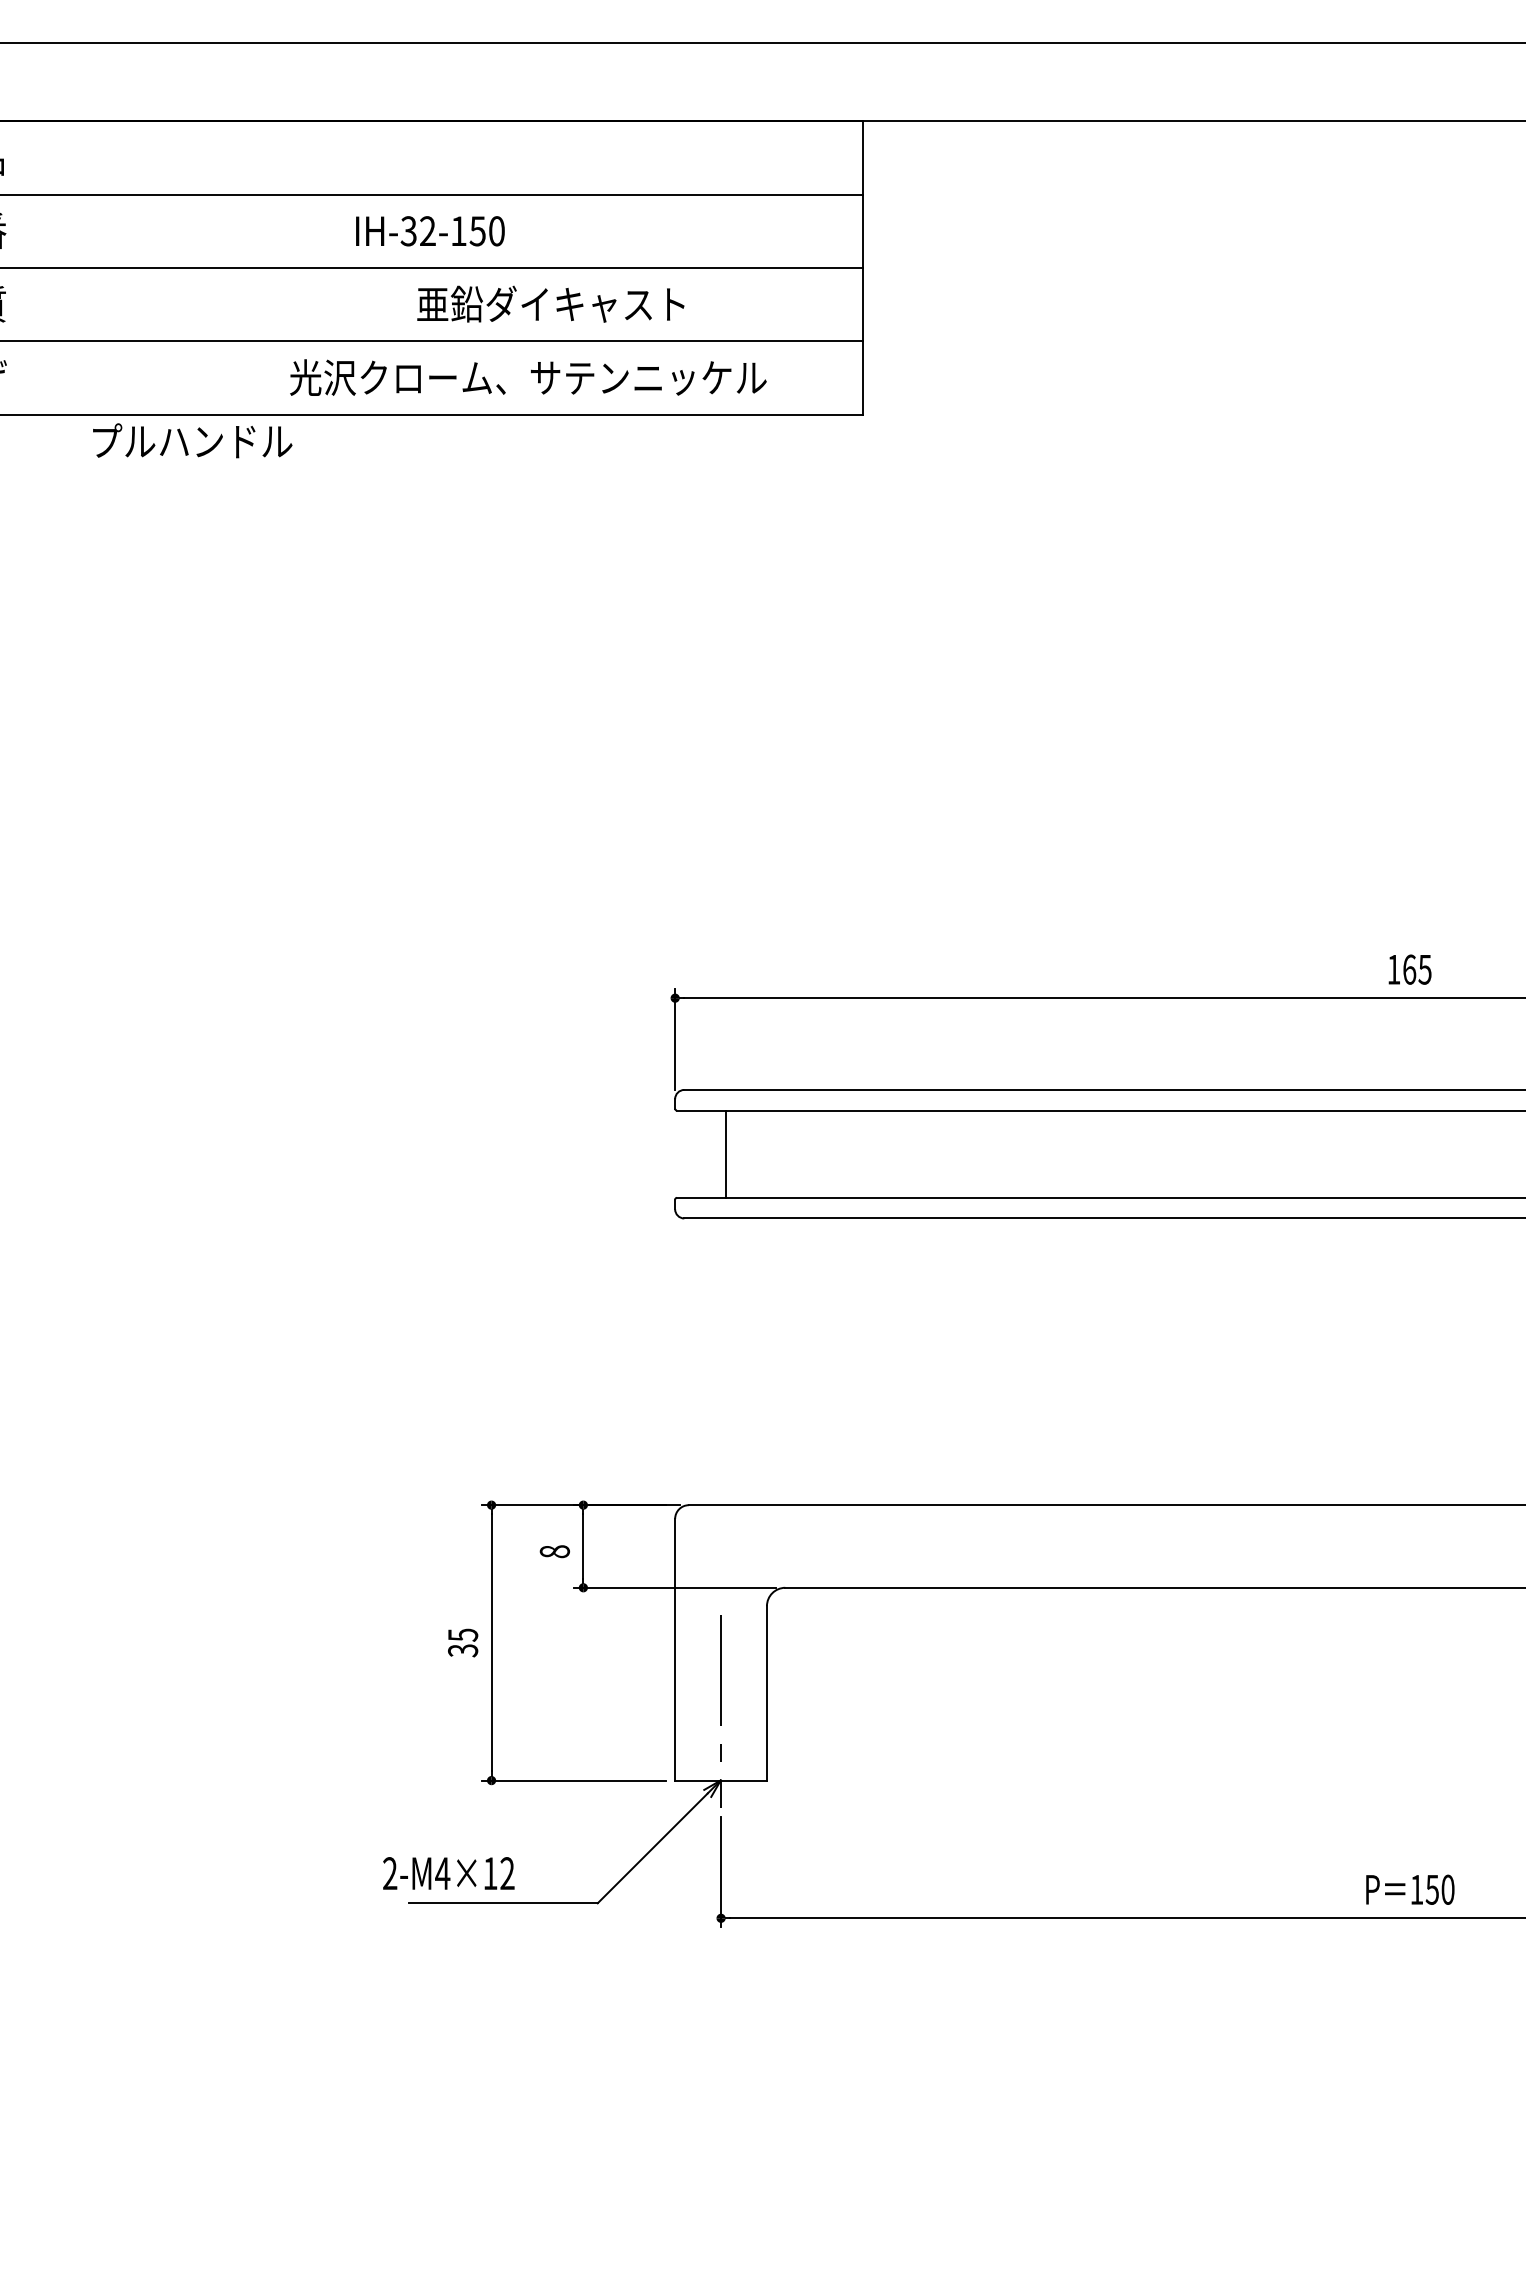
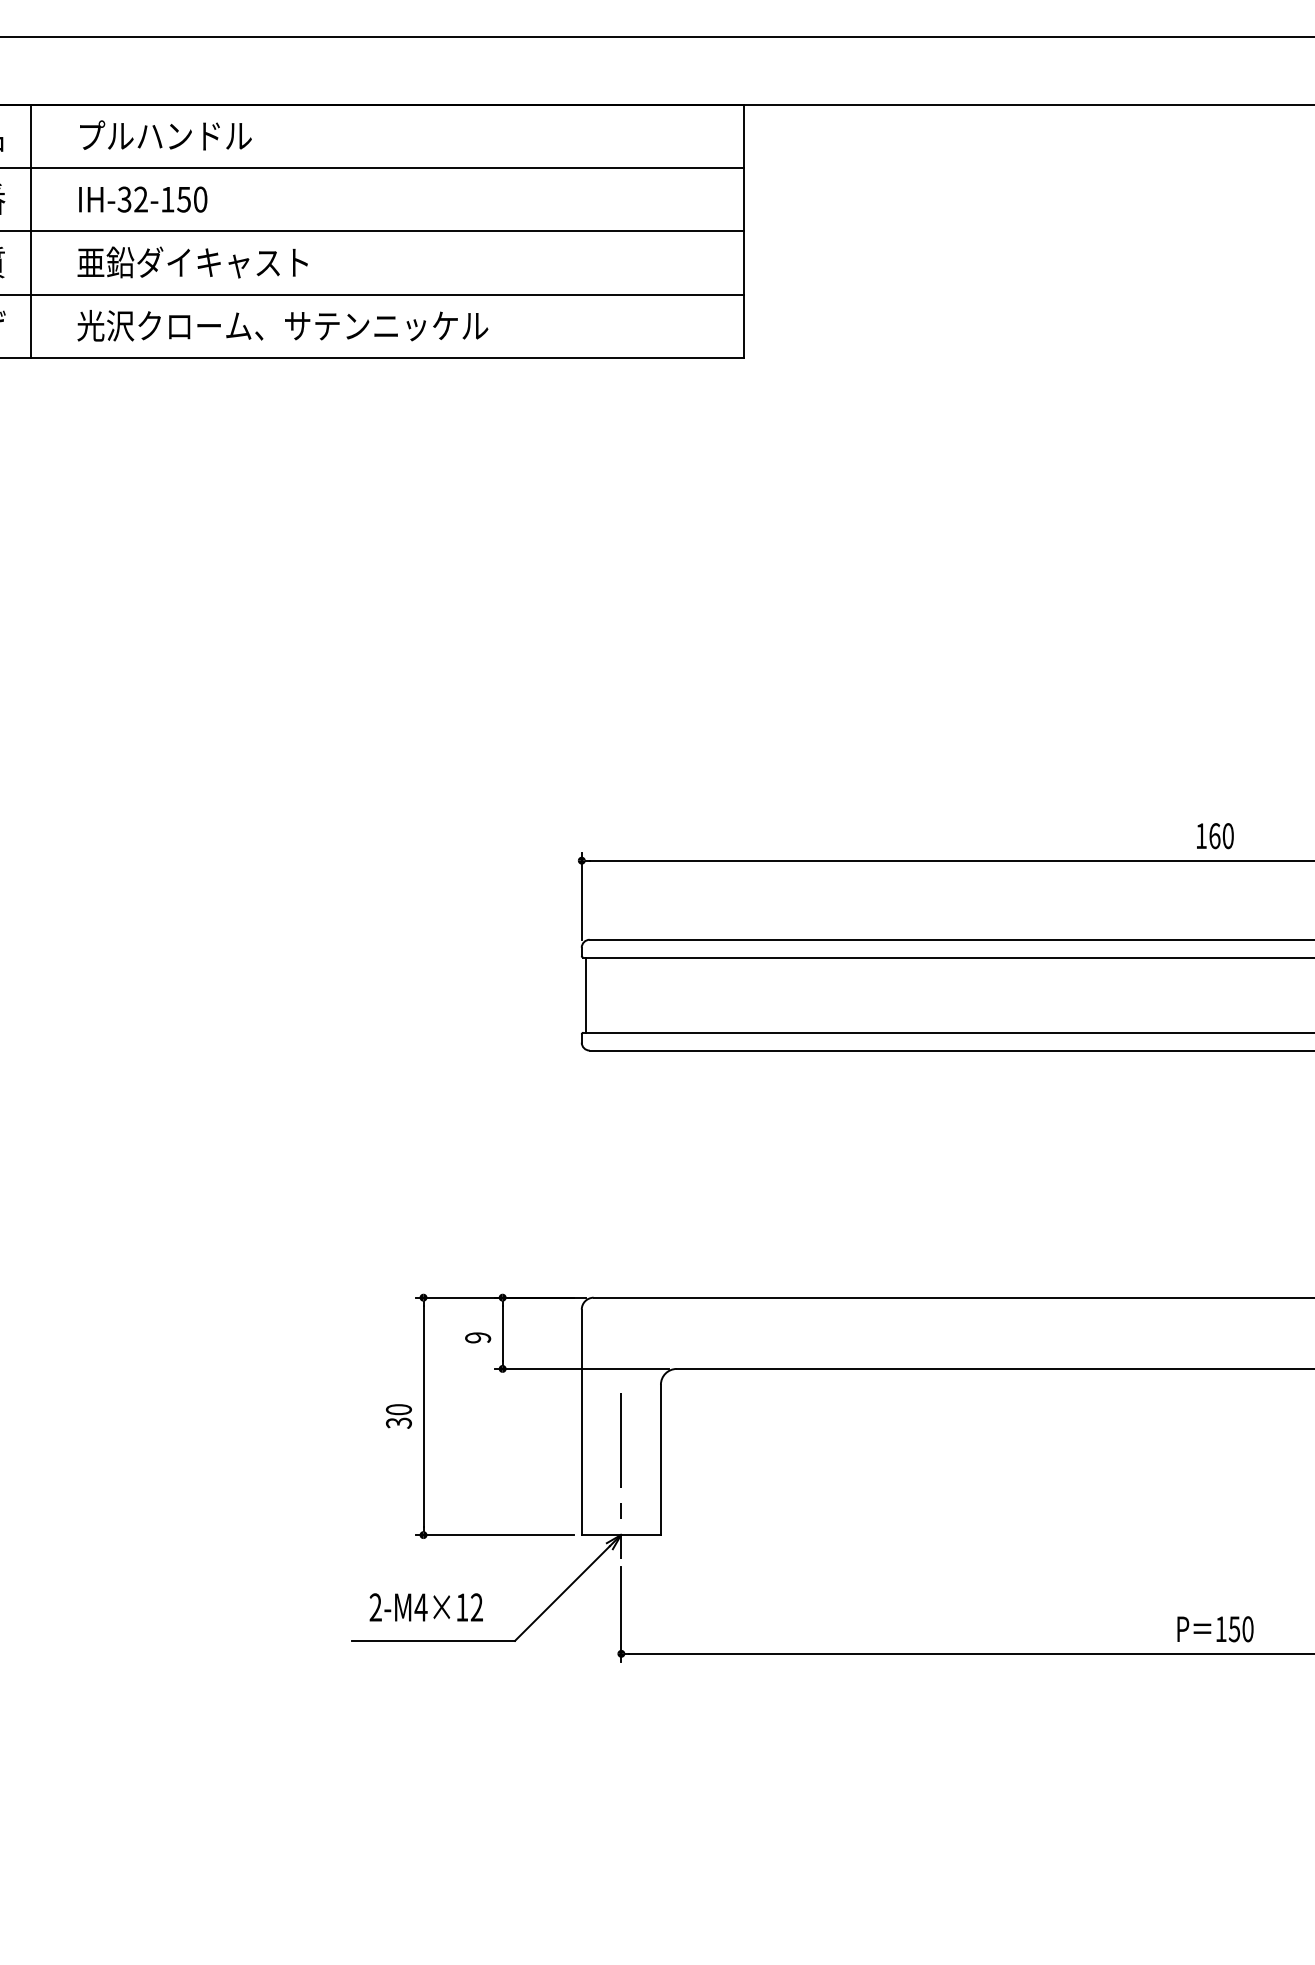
text: (430, 231) -> (143, 199), moved
line: (36, 267) -> (31, 230), added
text: (550, 303) -> (192, 261), moved
text: (528, 377) -> (282, 325), moved
text: (192, 440) -> (165, 135), moved
text: (1424, 969) -> (1227, 835), 165 -> 160
line: (725, 1153) -> (585, 994), moved
text: (554, 1551) -> (477, 1337), 8 -> 9
text: (463, 1634) -> (399, 1409), 35 -> 30
text: (448, 1873) -> (426, 1607), moved

